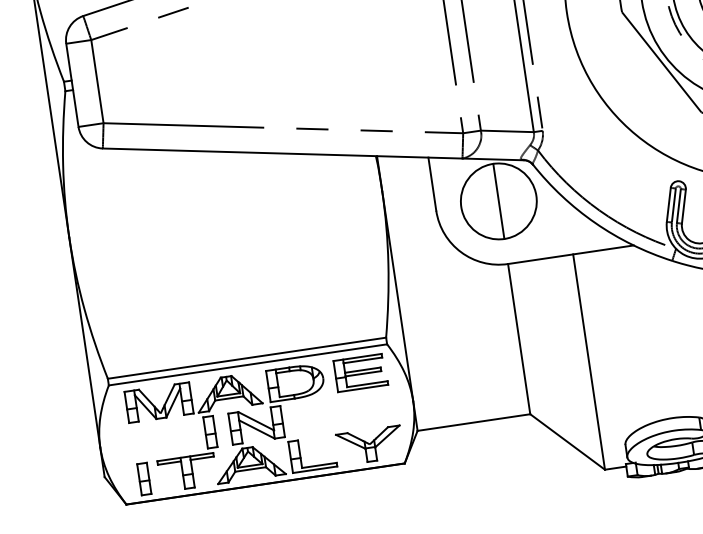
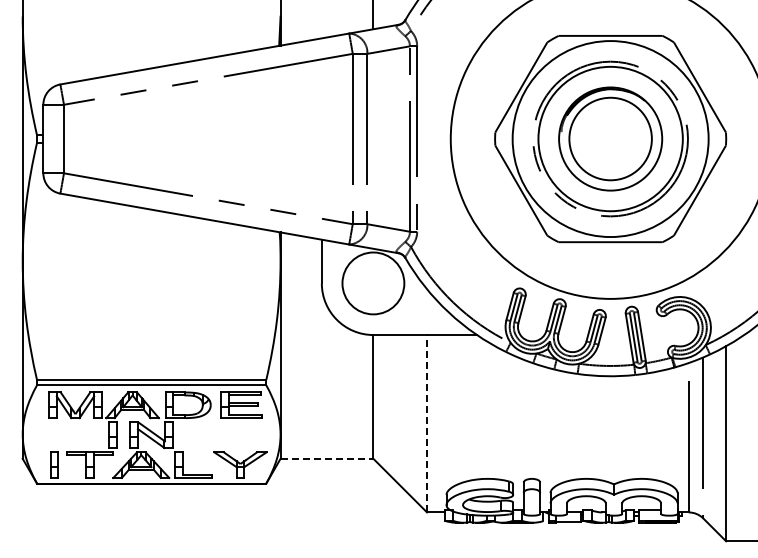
line: (498, 201) -> (373, 283), removed
line: (589, 361) -> (427, 423), solid -> dashed
line: (474, 422) -> (327, 458), solid -> dashed

